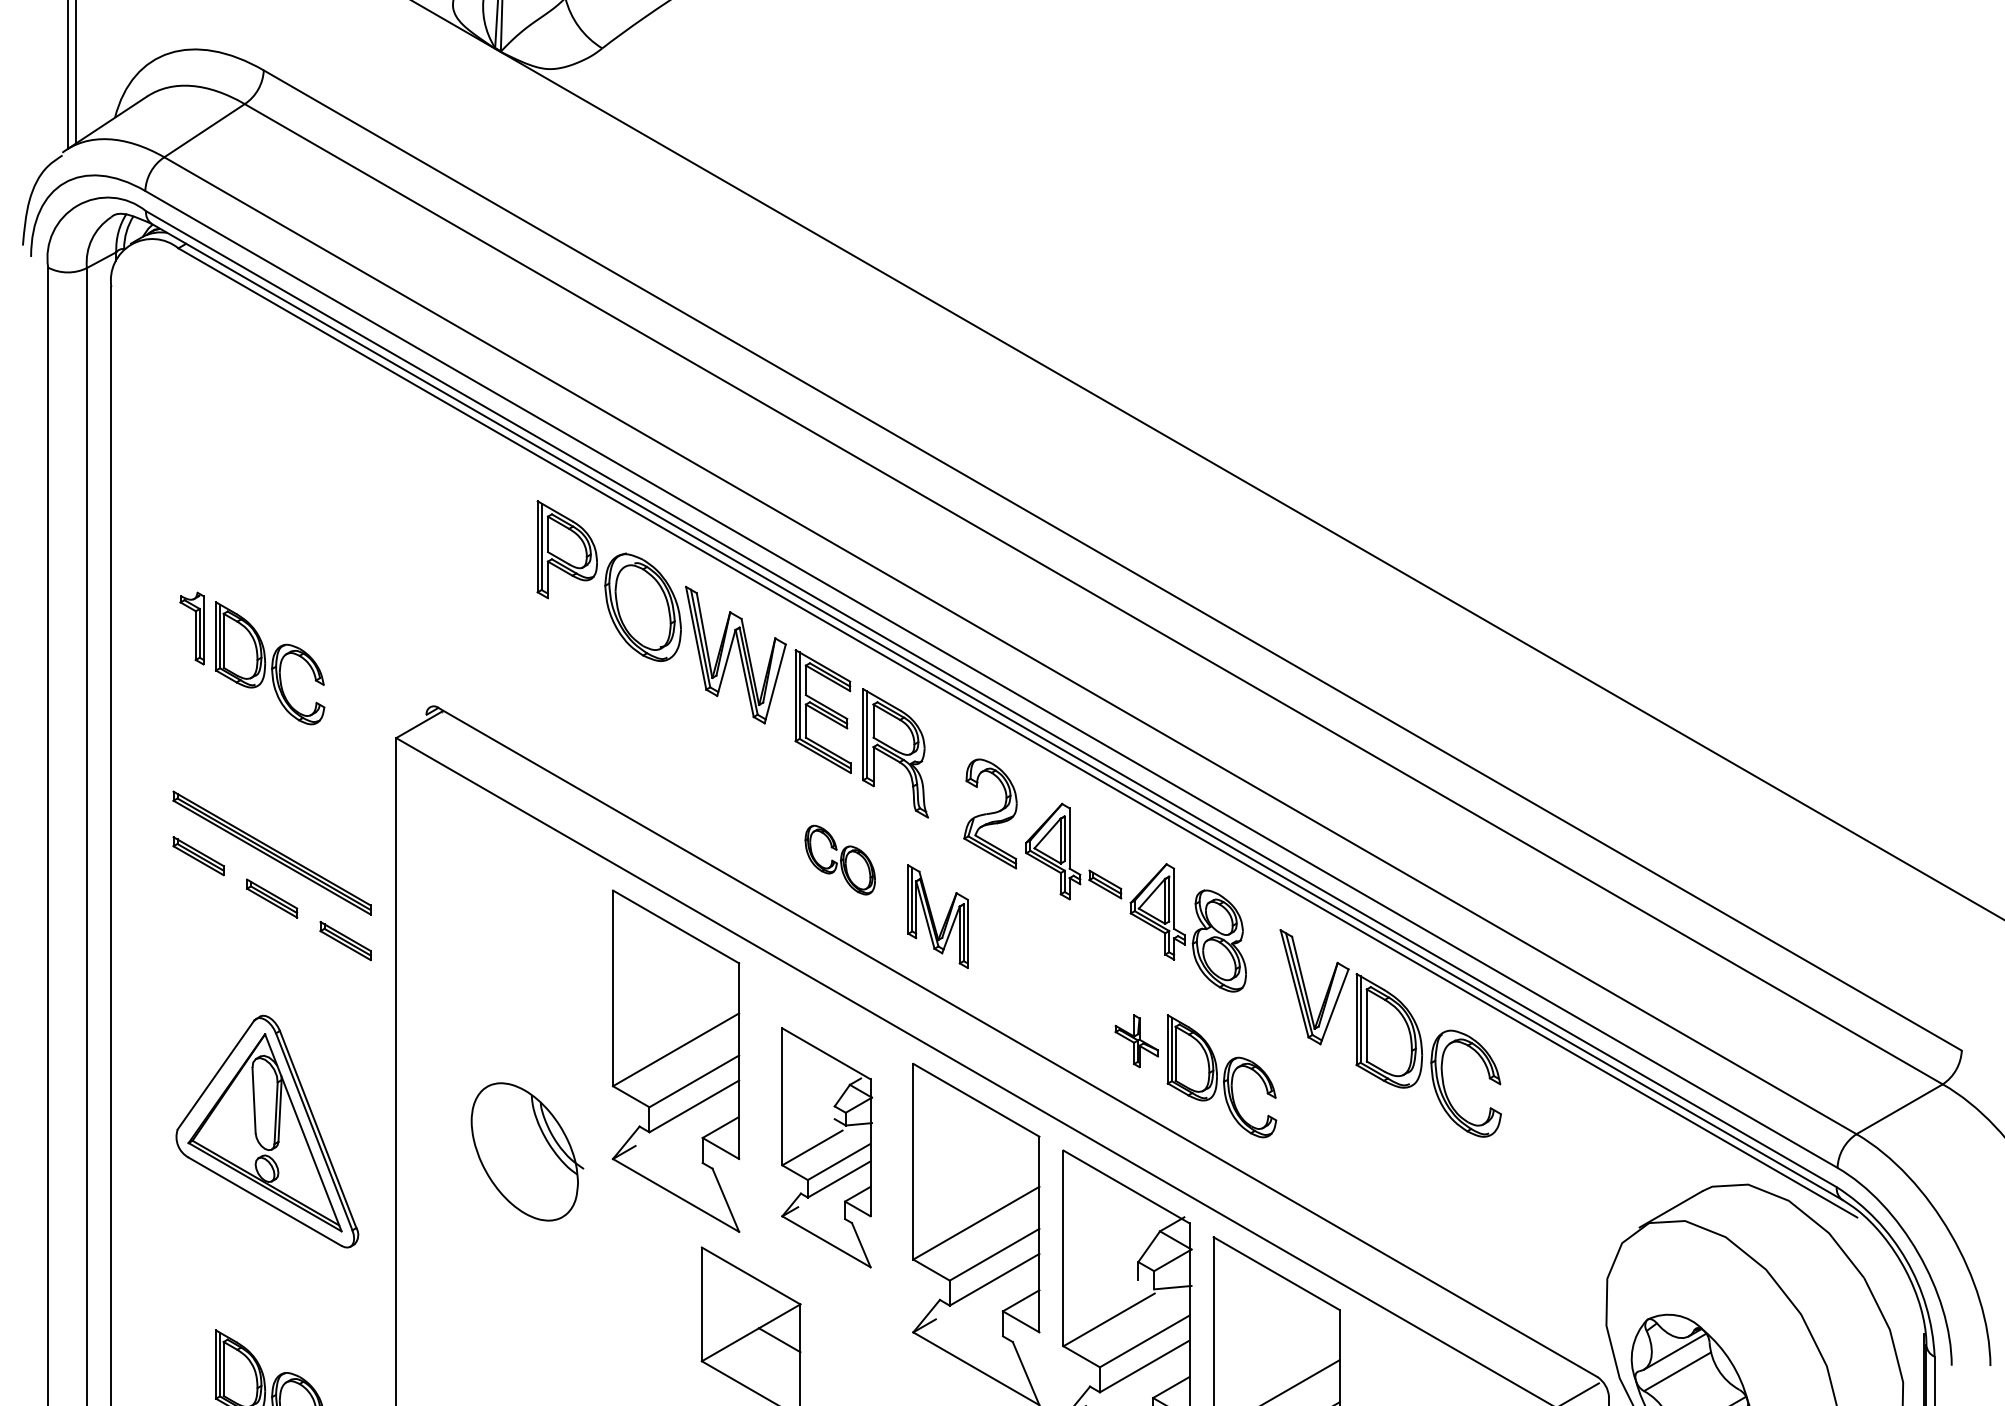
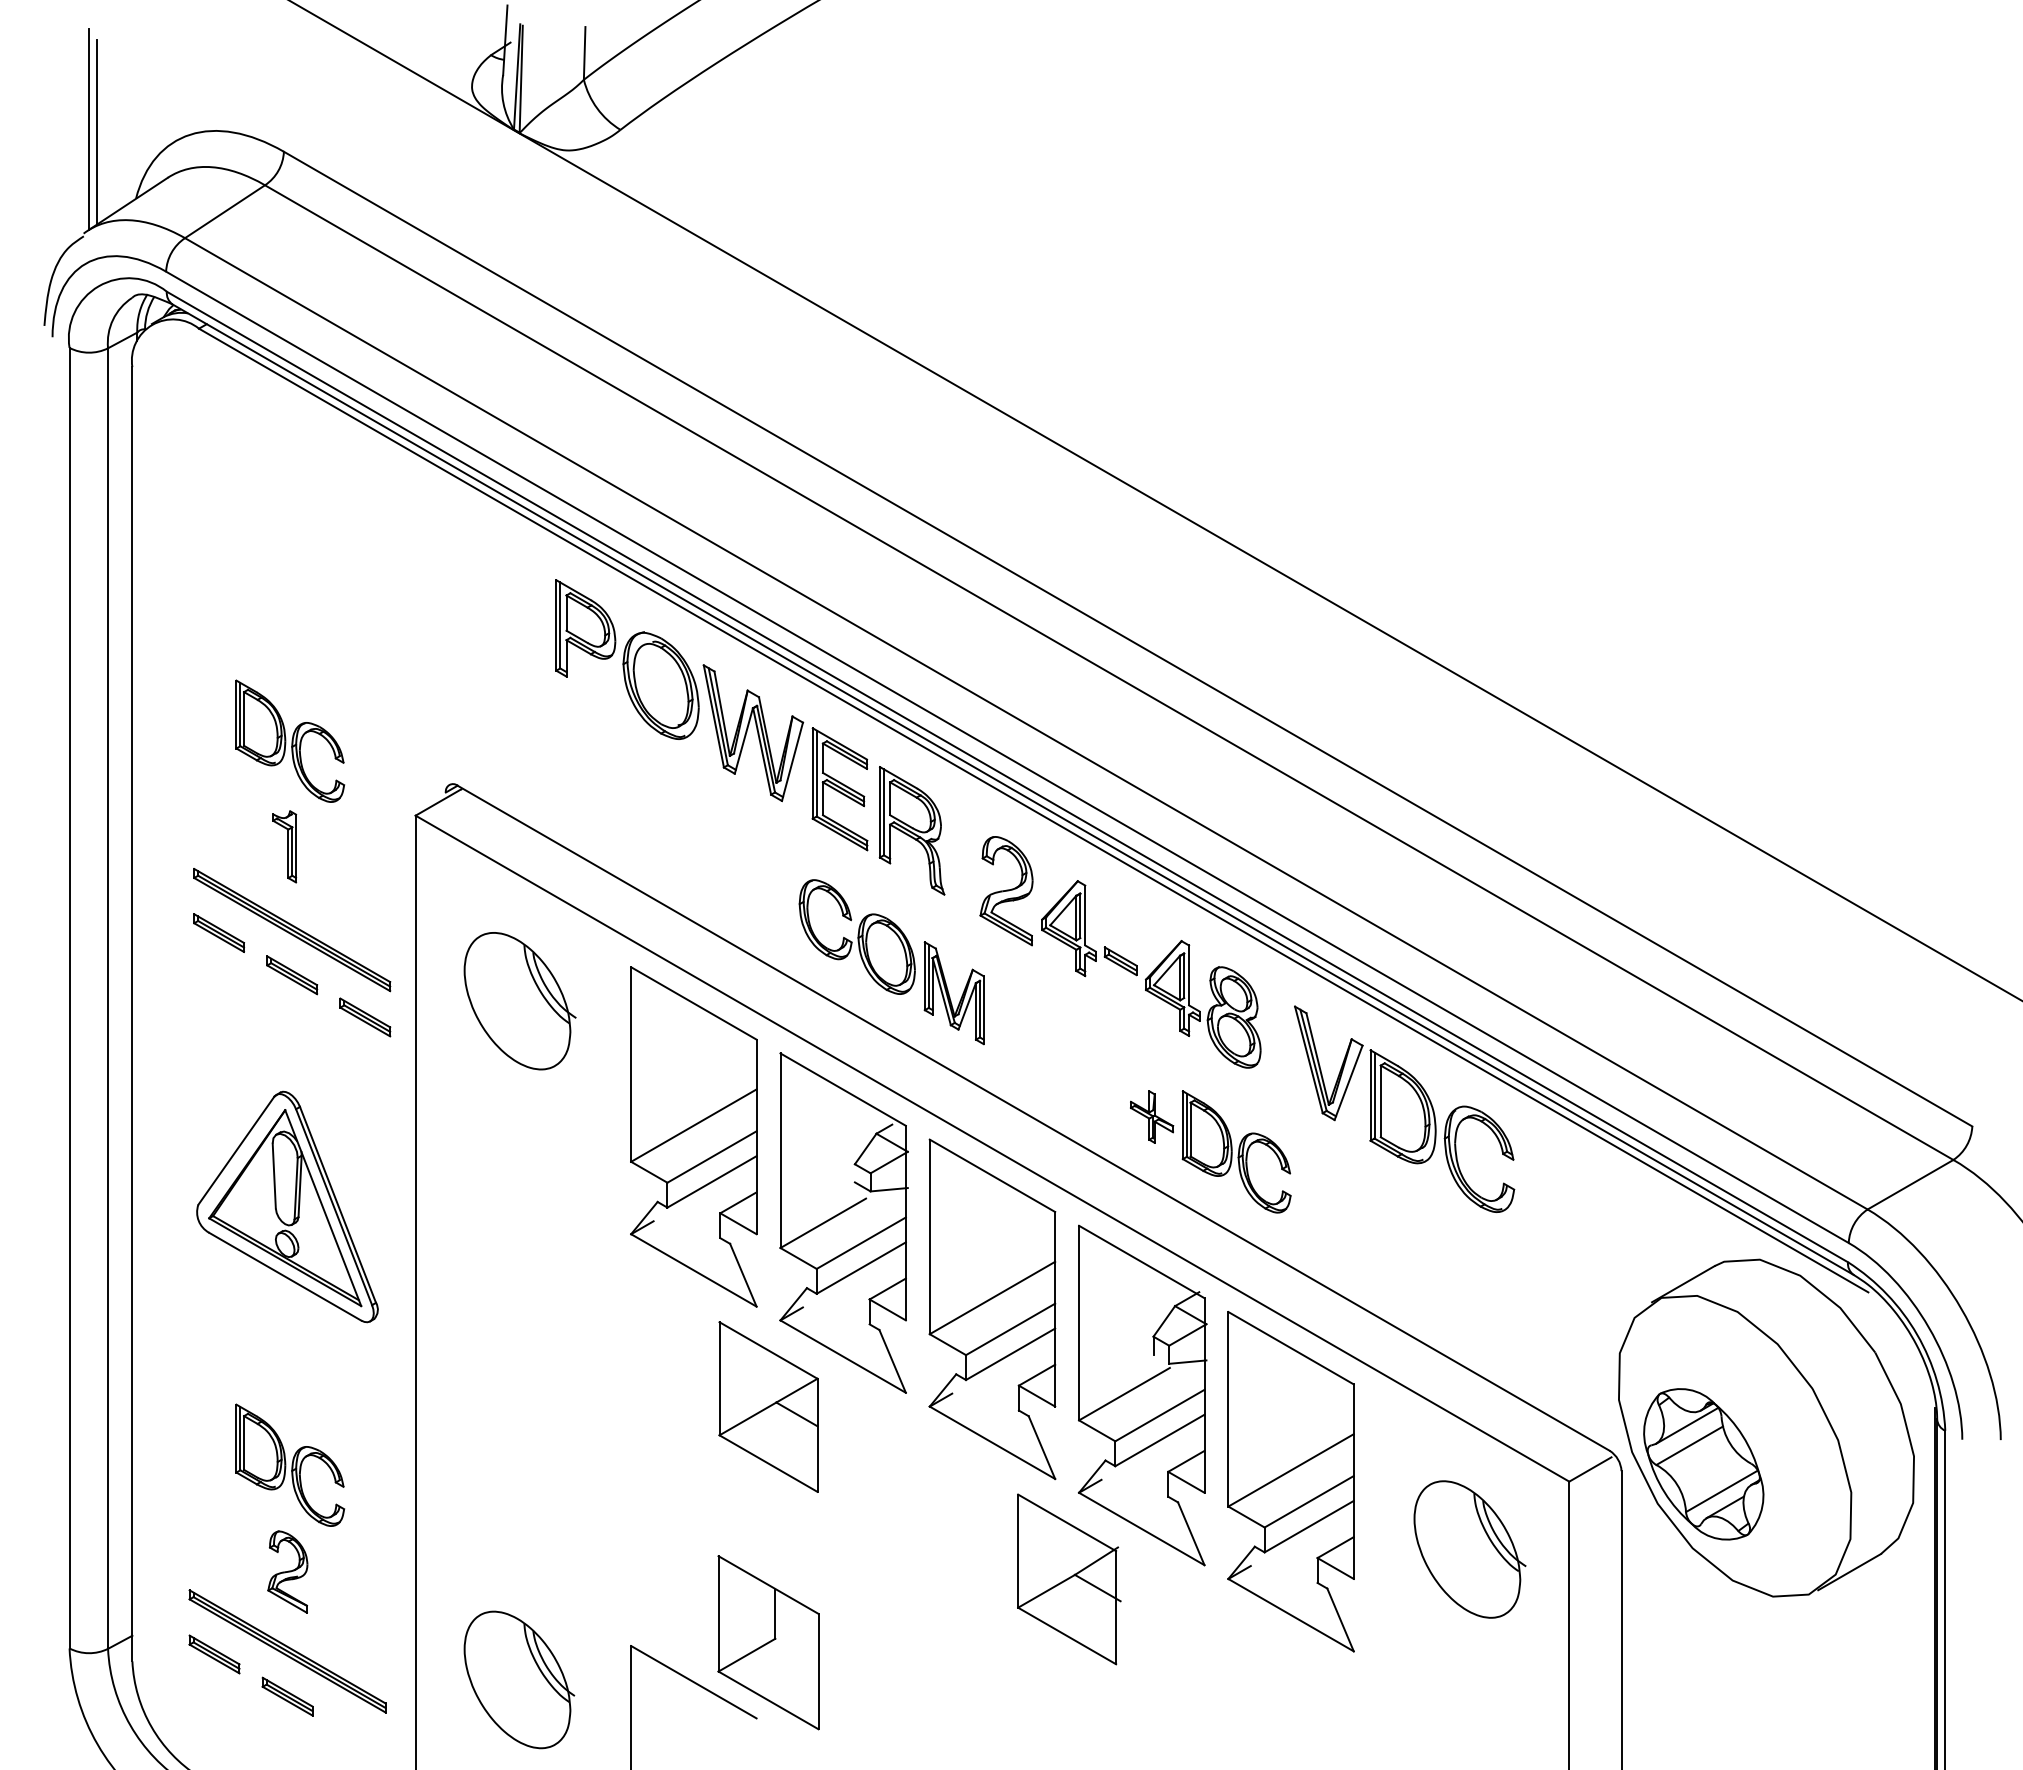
part: (191, 628) -> (284, 846), moved
part: (839, 859) -> (856, 936), size x1.67
part: (826, 1147) -> (843, 1222), size x1.43
part: (526, 1152) -> (519, 1001), moved

